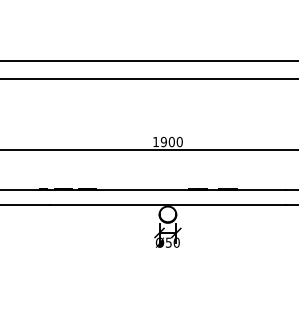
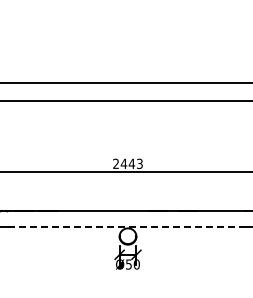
text: (167, 141) -> (127, 163), 1900 -> 2443
line: (167, 205) -> (127, 227), solid -> dashed

